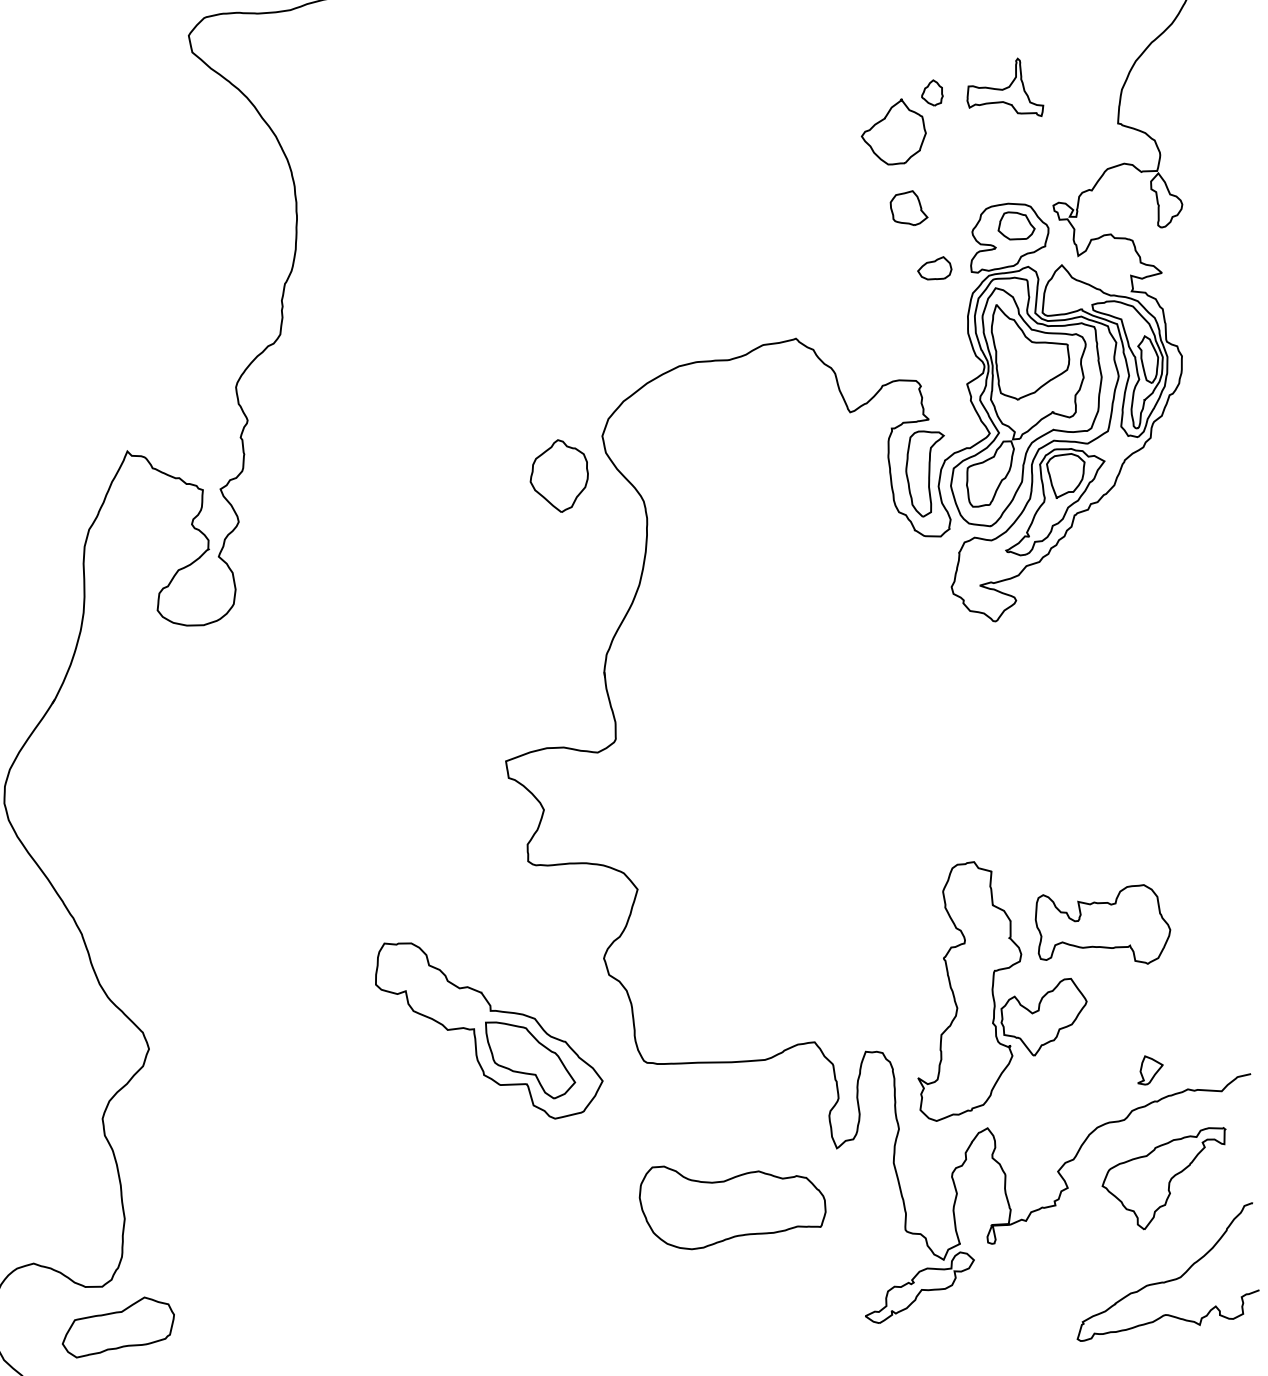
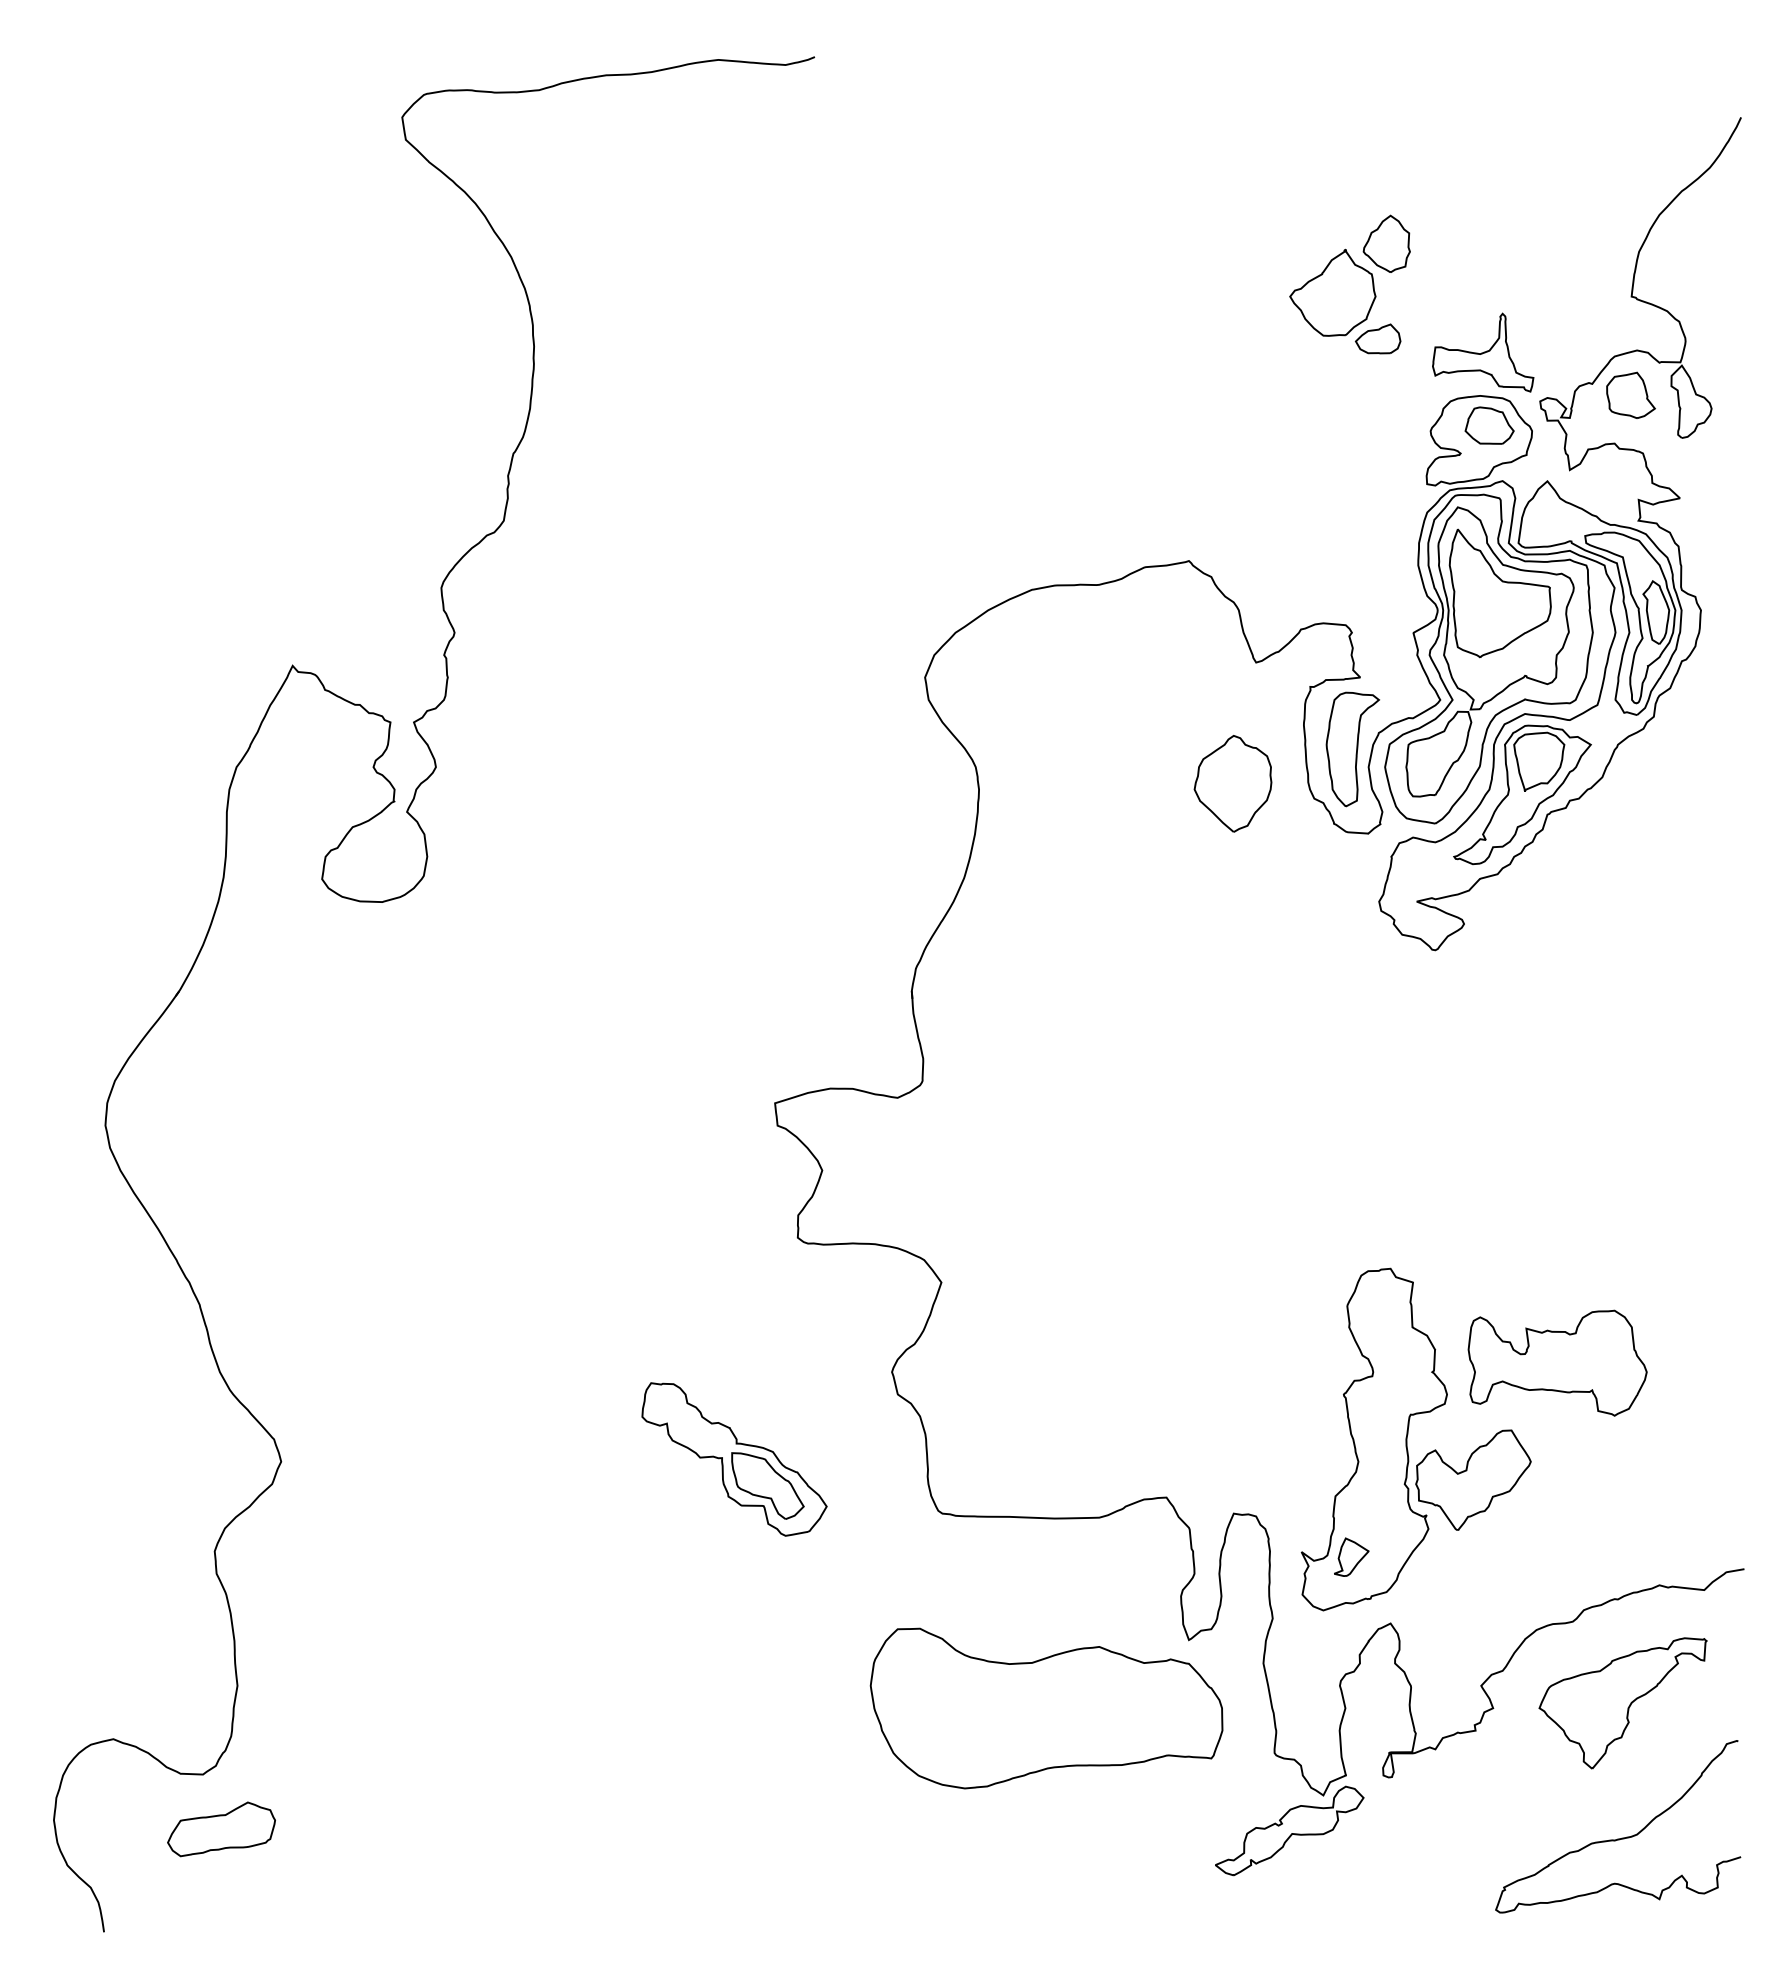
part: (1004, 88) -> (1483, 352), moved
part: (932, 92) -> (1386, 243), size x1.67
part: (908, 207) -> (1630, 394), moved
part: (934, 268) -> (1377, 338), moved
part: (558, 475) -> (1232, 783), moved
part: (489, 1030) -> (734, 1459), size x0.62
part: (1150, 1069) -> (1351, 1556), moved
part: (732, 1205) -> (1046, 1708), size x1.43
part: (118, 1327) -> (221, 1829), size x0.71

